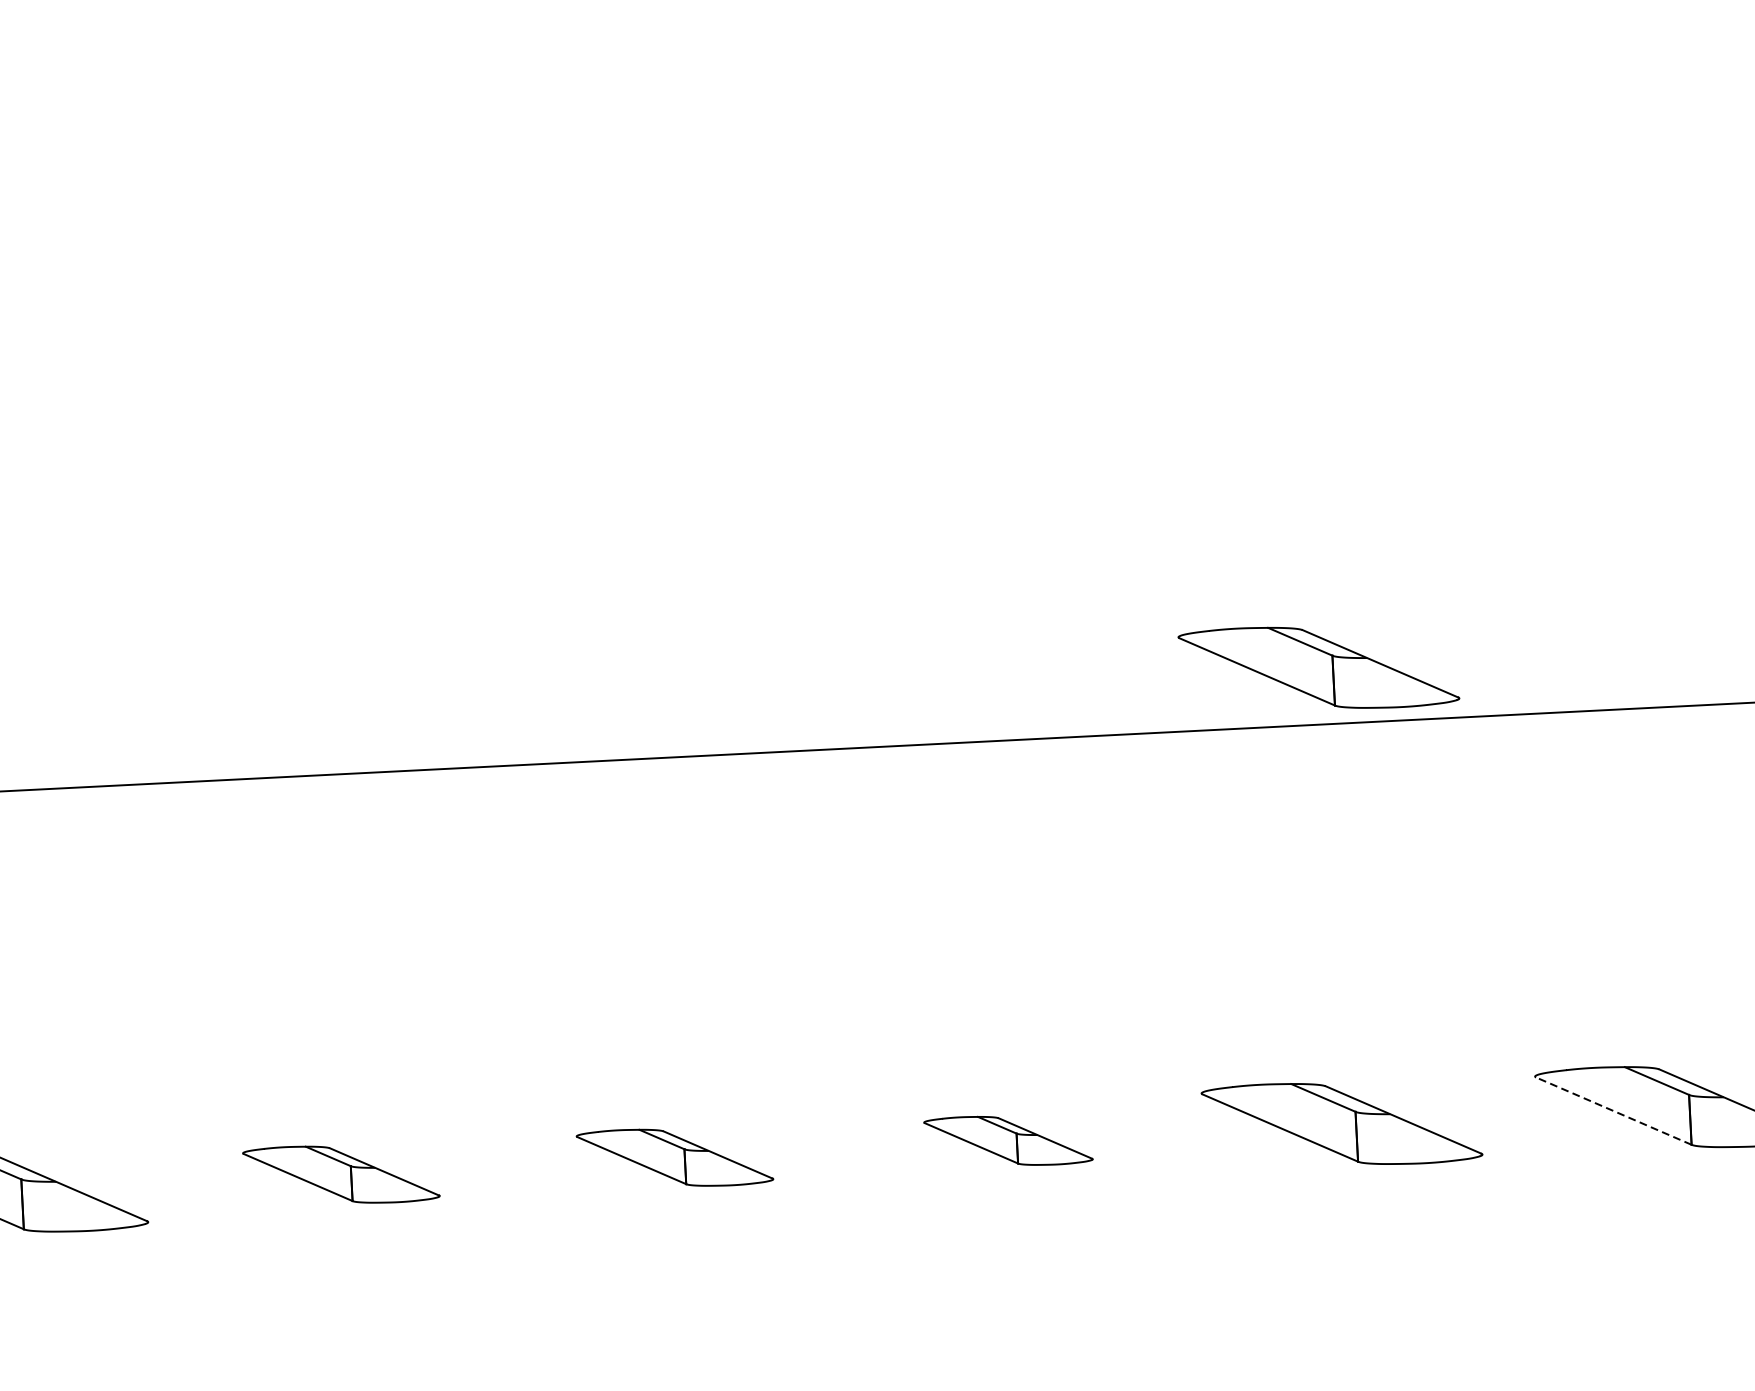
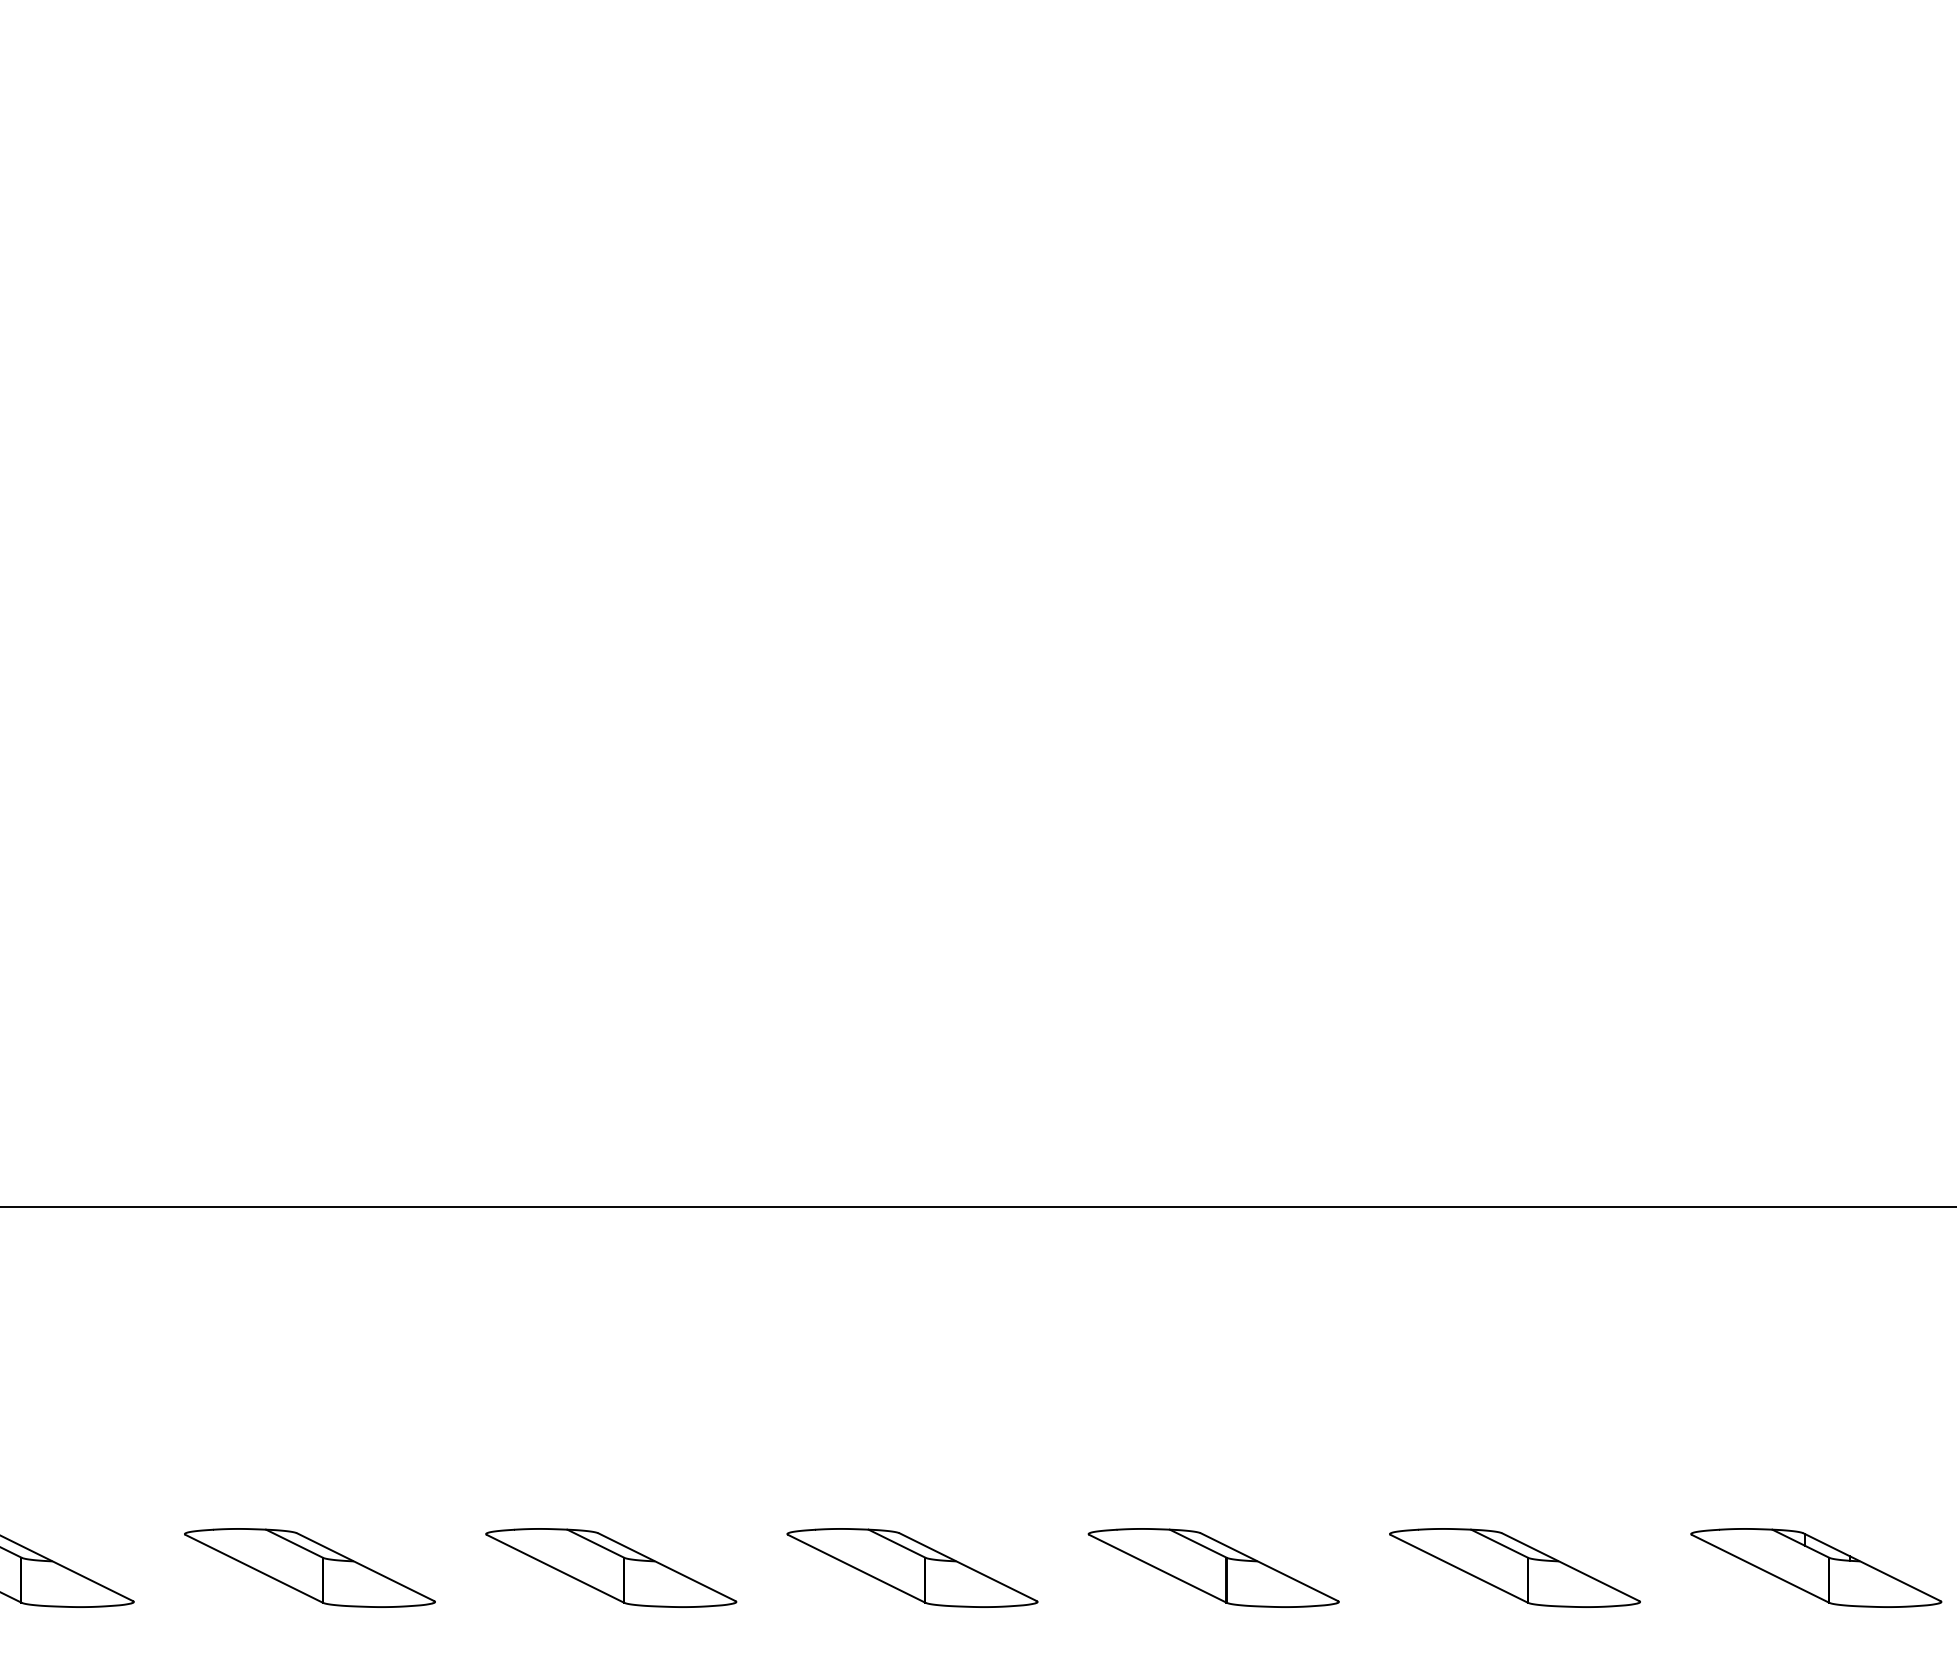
part: (1318, 667) -> (1213, 1155), removed
line: (1613, 1110) -> (1458, 1568), dashed -> solid
part: (1008, 1140) -> (912, 1567), size x1.67
part: (675, 1157) -> (611, 1567), size x1.43
part: (340, 1174) -> (309, 1567), size x1.43

